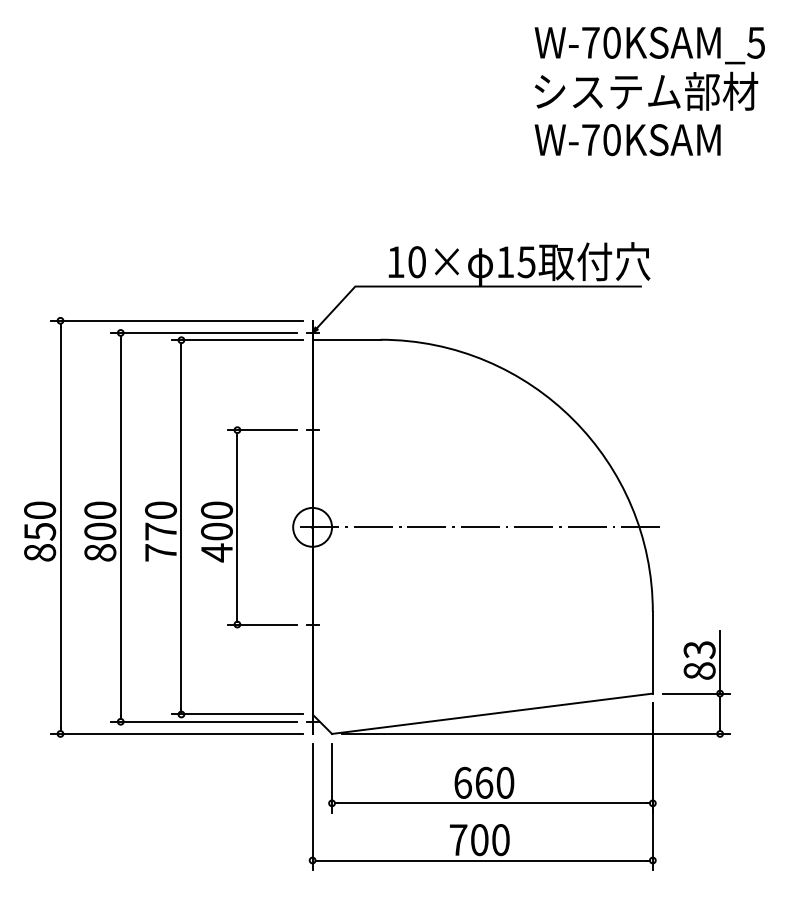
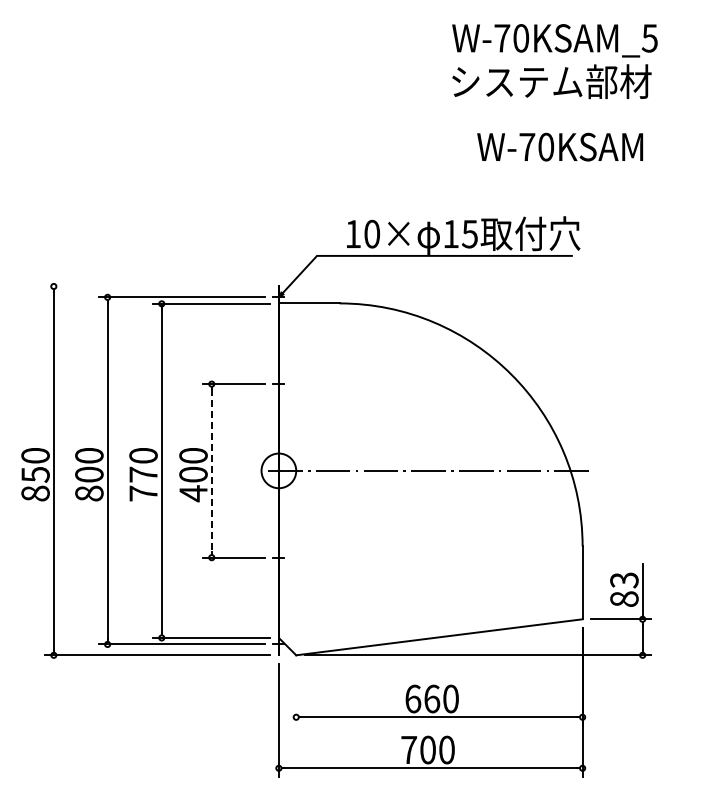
text: (649, 68) -> (554, 61), moved
text: (628, 139) -> (560, 146), moved
line: (176, 320) -> (157, 286), removed
line: (237, 526) -> (211, 470), solid -> dashed
line: (332, 777) -> (296, 694), removed

